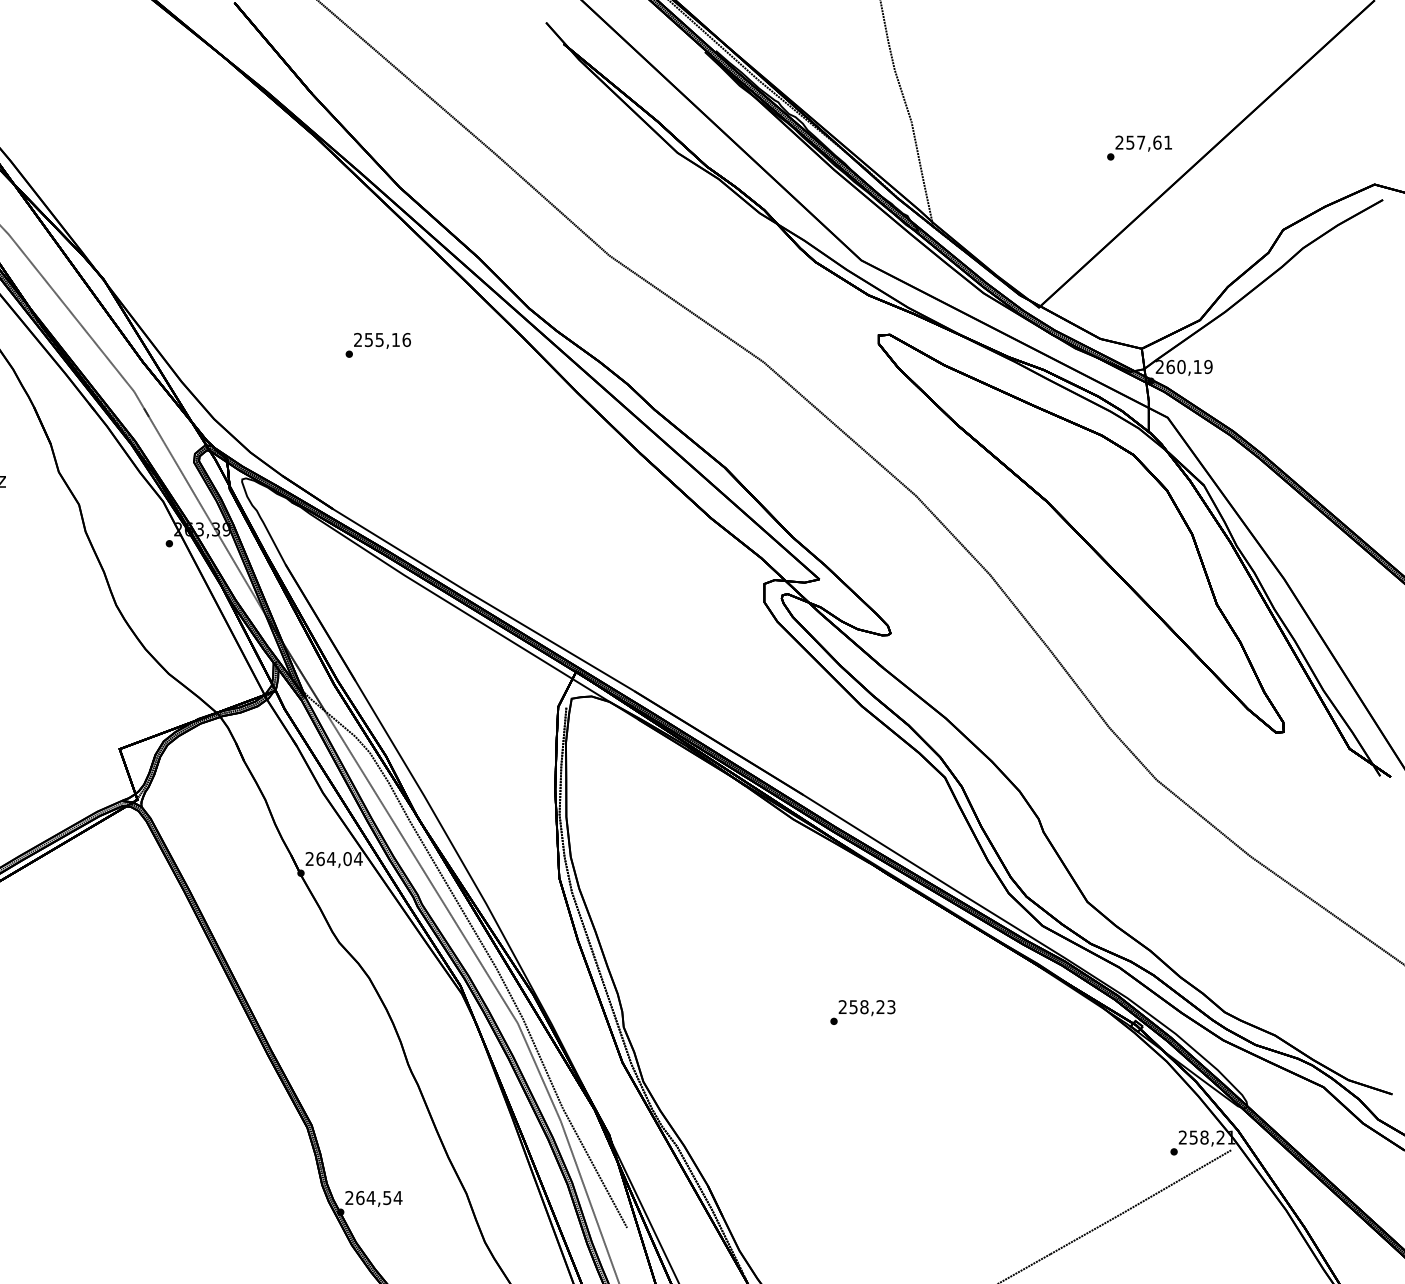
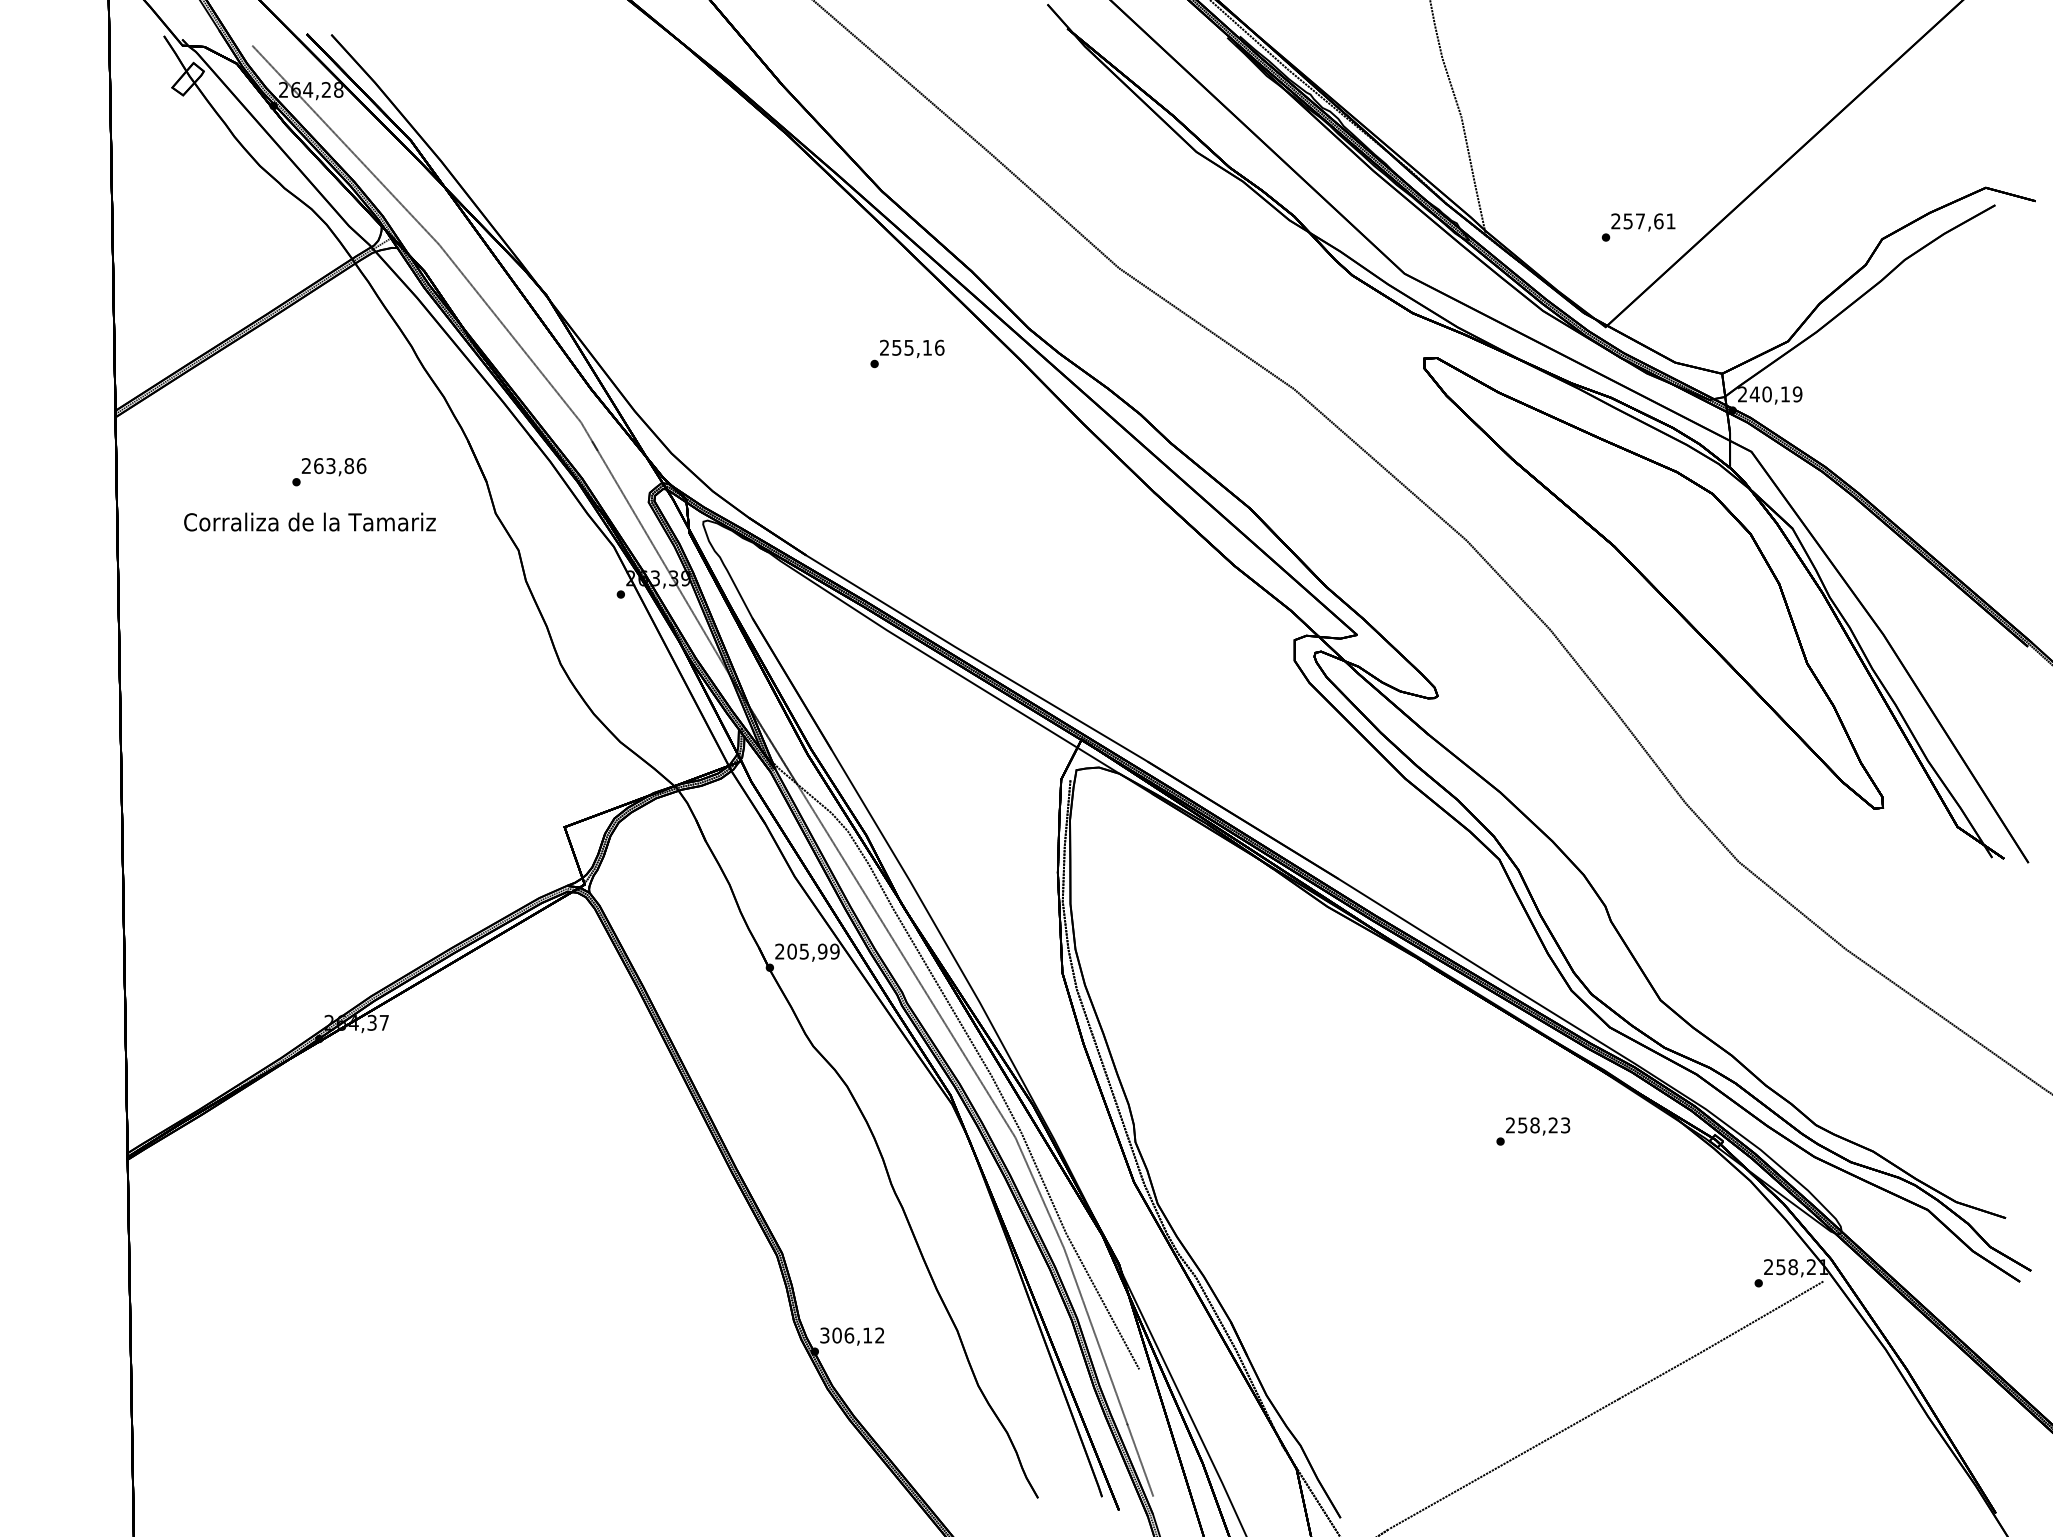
text: (1139, 148) -> (1638, 227), moved
text: (378, 344) -> (907, 353), moved
text: (1170, 367) -> (1754, 394), 260,19 -> 240,19
text: (339, 858) -> (813, 951), 264,04 -> 205,99
text: (863, 1012) -> (1533, 1131), moved
text: (373, 1197) -> (852, 1335), 264,54 -> 306,12

